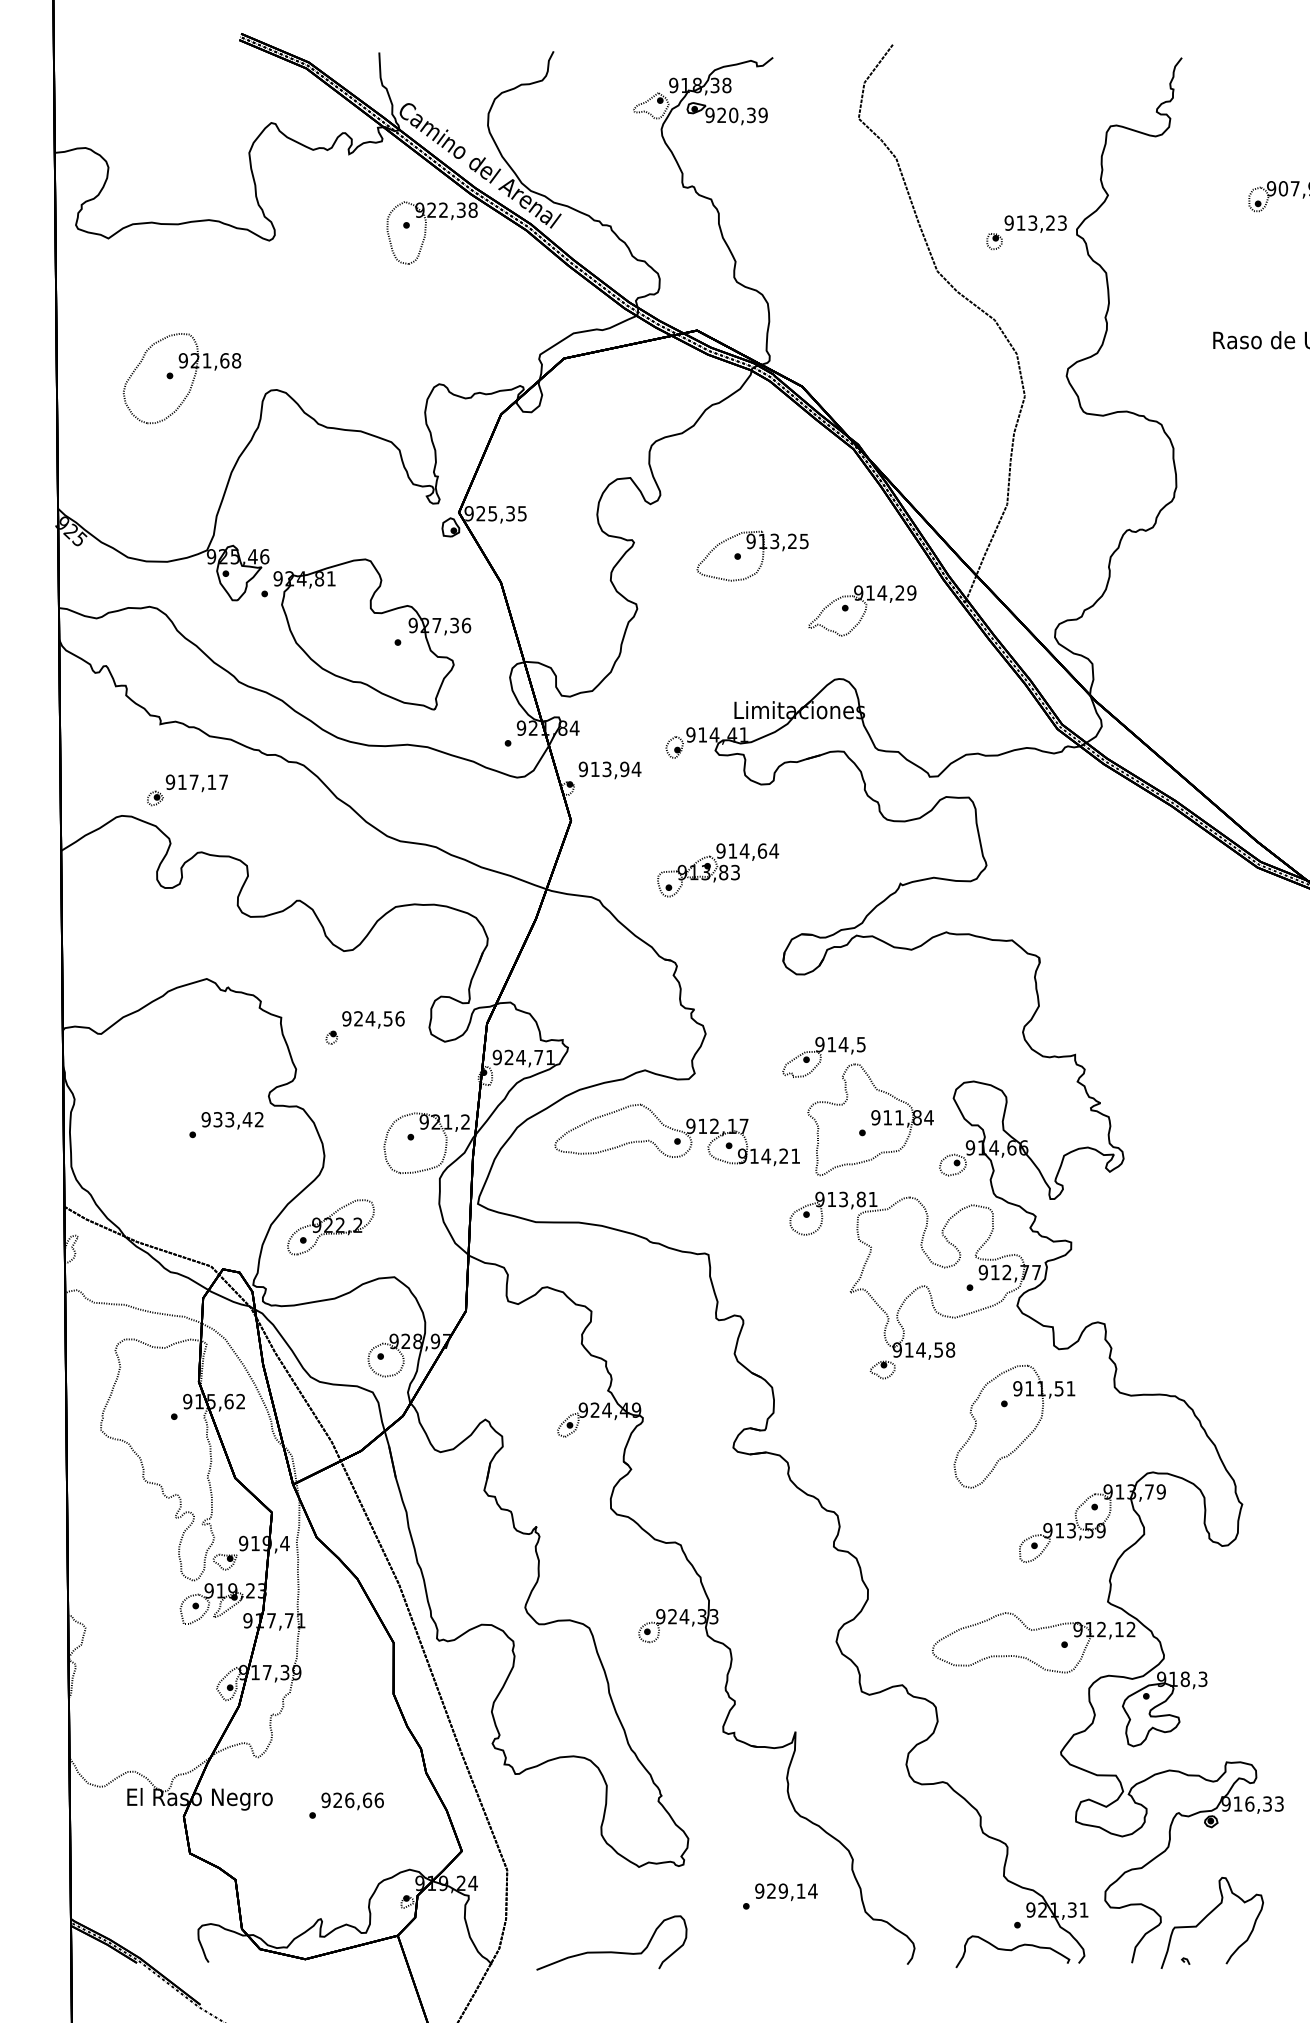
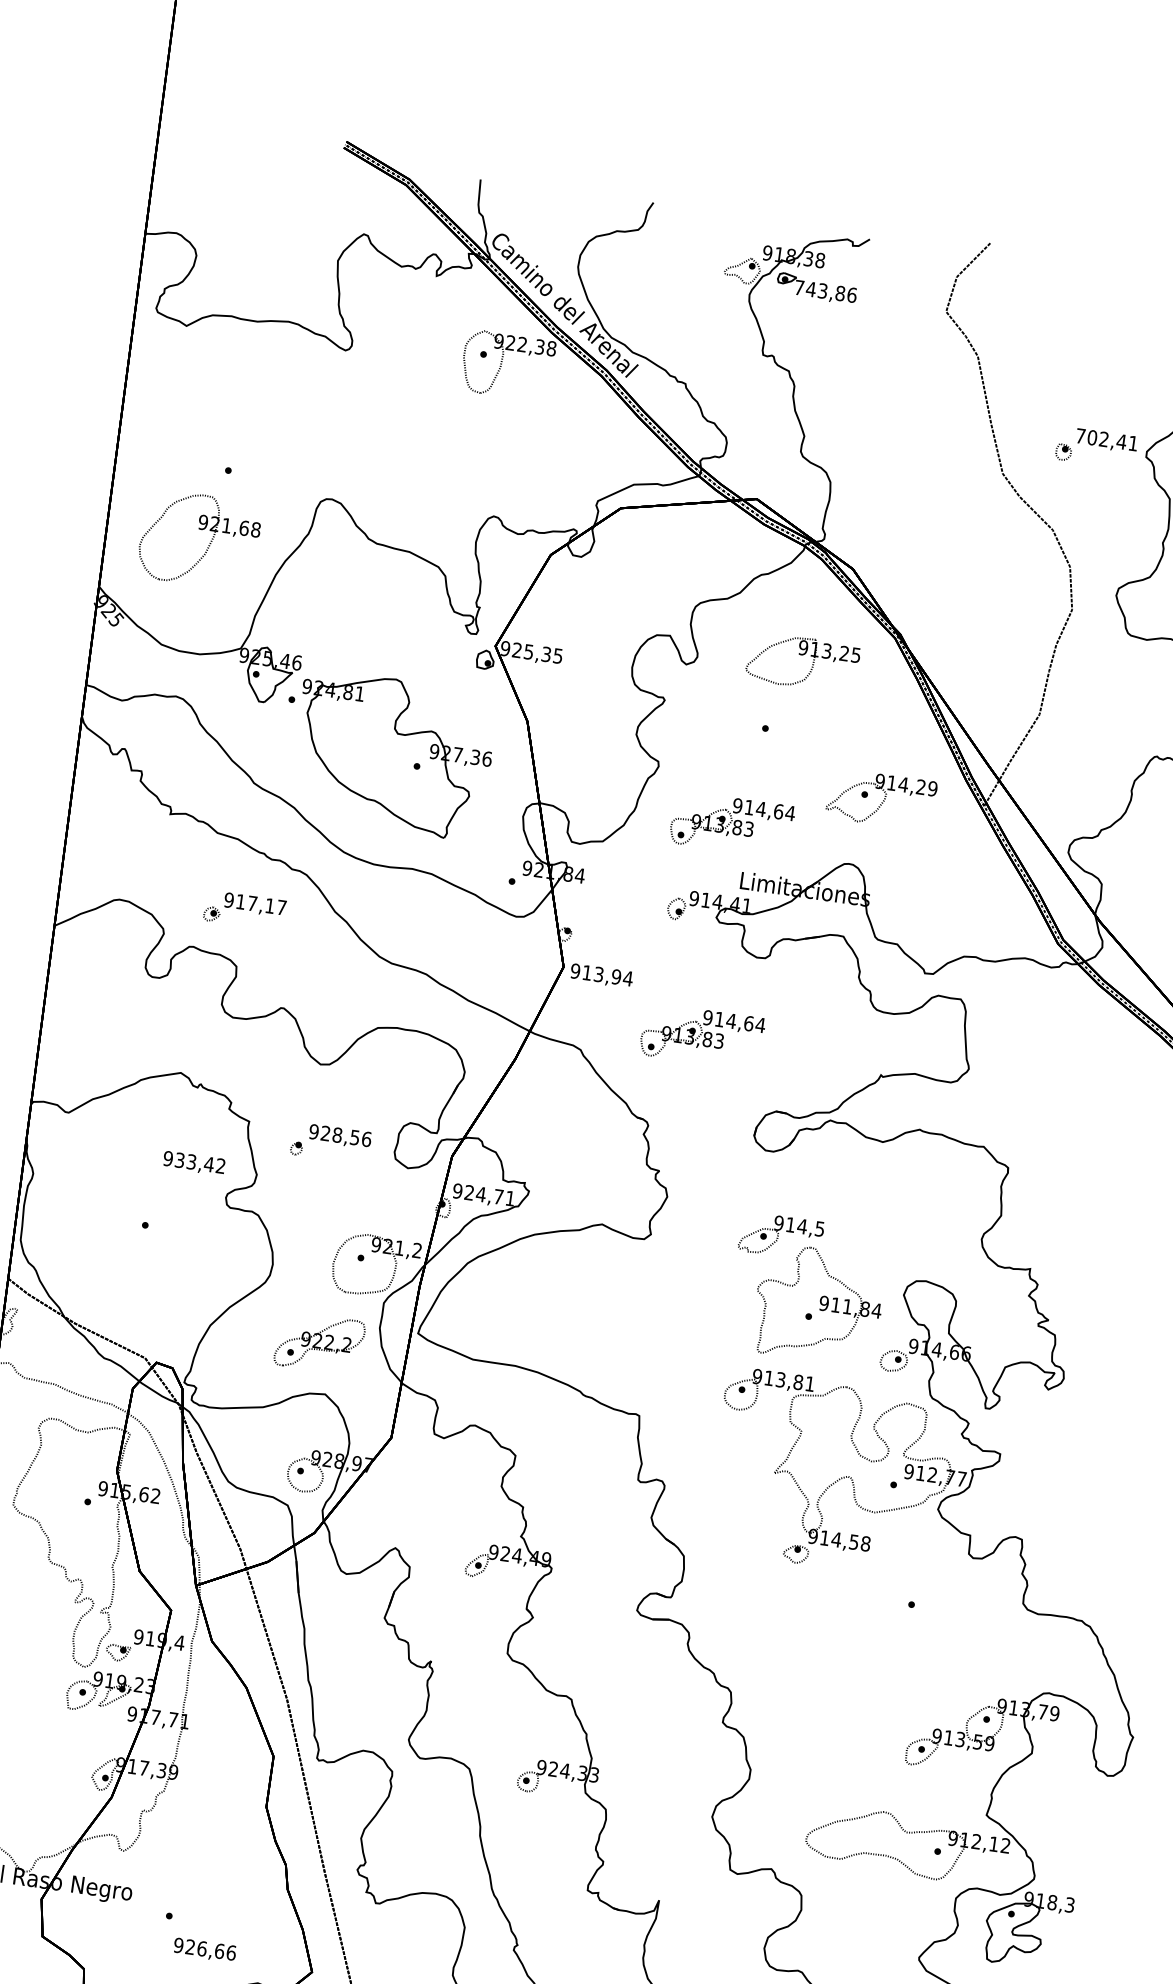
text: (736, 115) -> (825, 291), 920,39 -> 743,86
text: (1035, 222) -> (1106, 439), 913,23 -> 702,41
part: (181, 368) -> (200, 529), moved
part: (750, 549) -> (801, 655), moved
part: (718, 656) -> (732, 824), added
text: (609, 770) -> (601, 976), moved
part: (187, 790) -> (244, 910), moved
text: (370, 1018) -> (337, 1134), 924,56 -> 928,56
text: (232, 1120) -> (194, 1163), moved
part: (676, 1134) -> (624, 1292), removed
part: (330, 1227) -> (319, 1343), moved
part: (1027, 1435) -> (930, 1639), removed
text: (352, 1801) -> (204, 1950), moved

